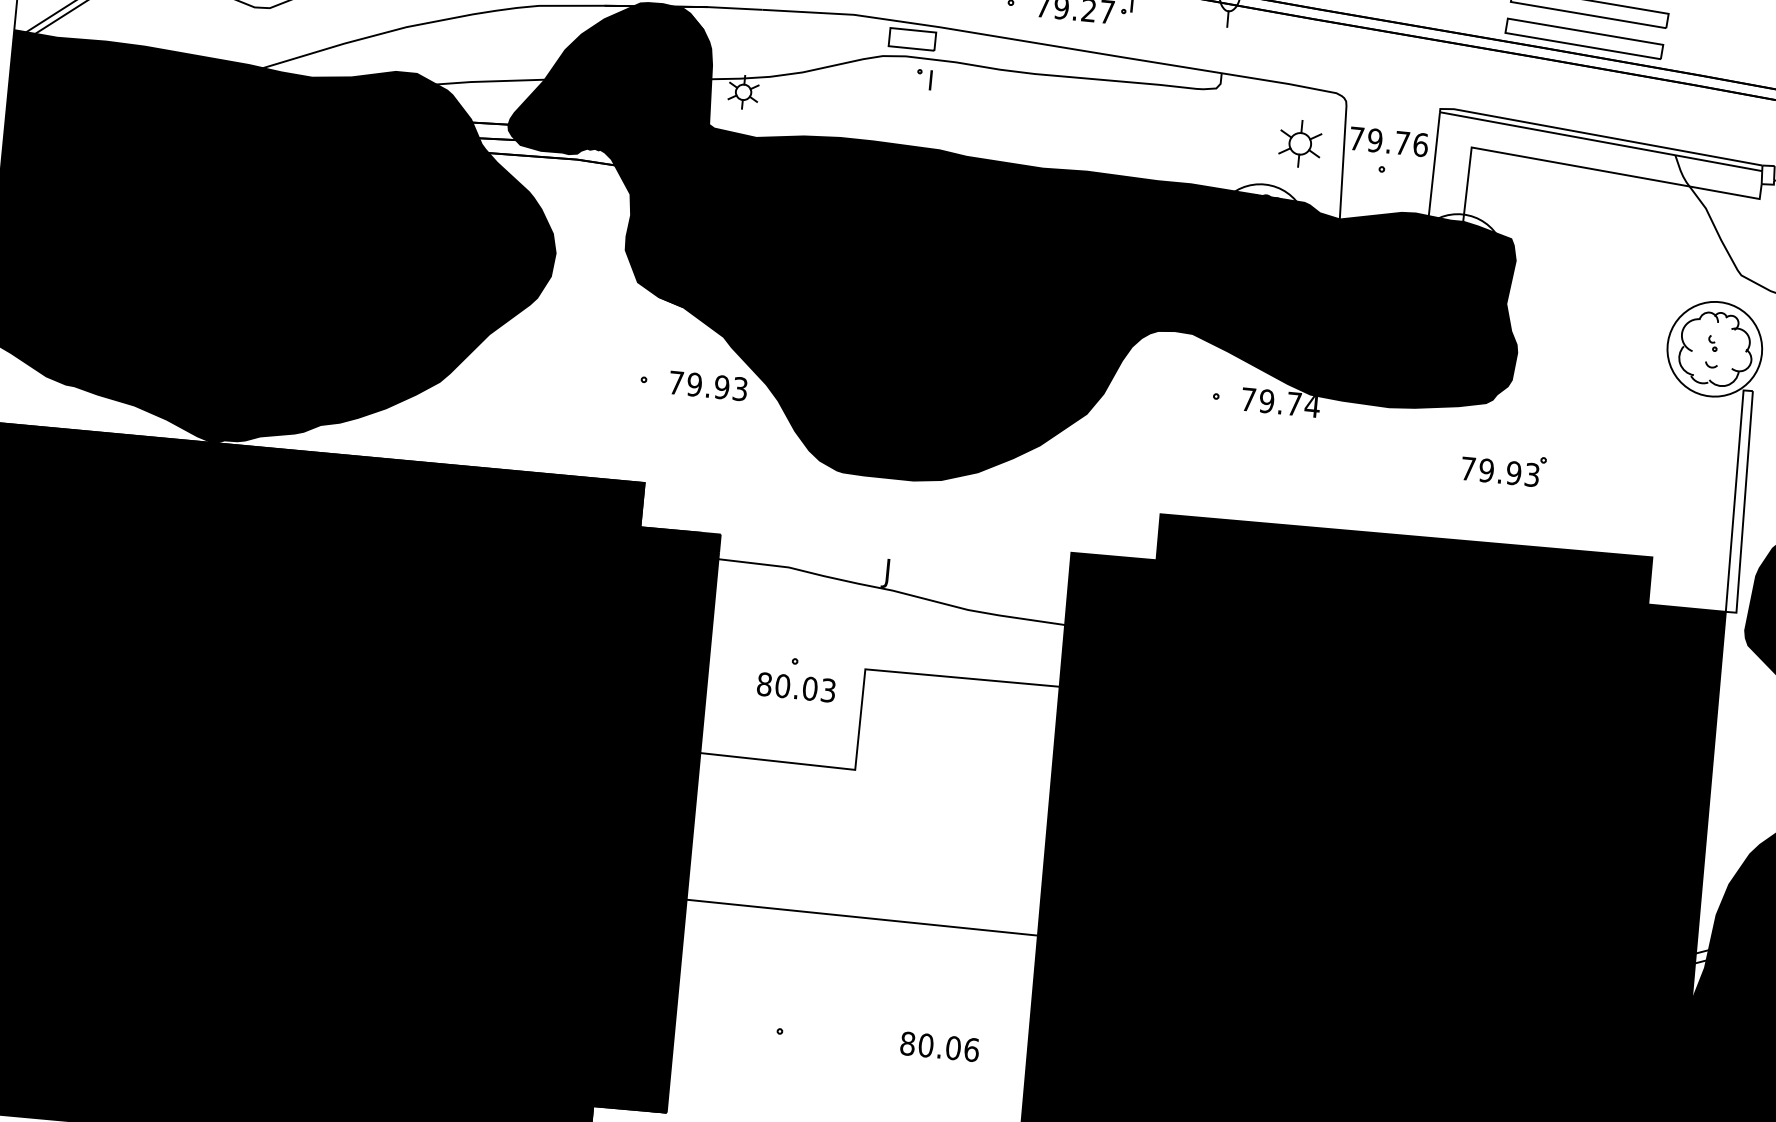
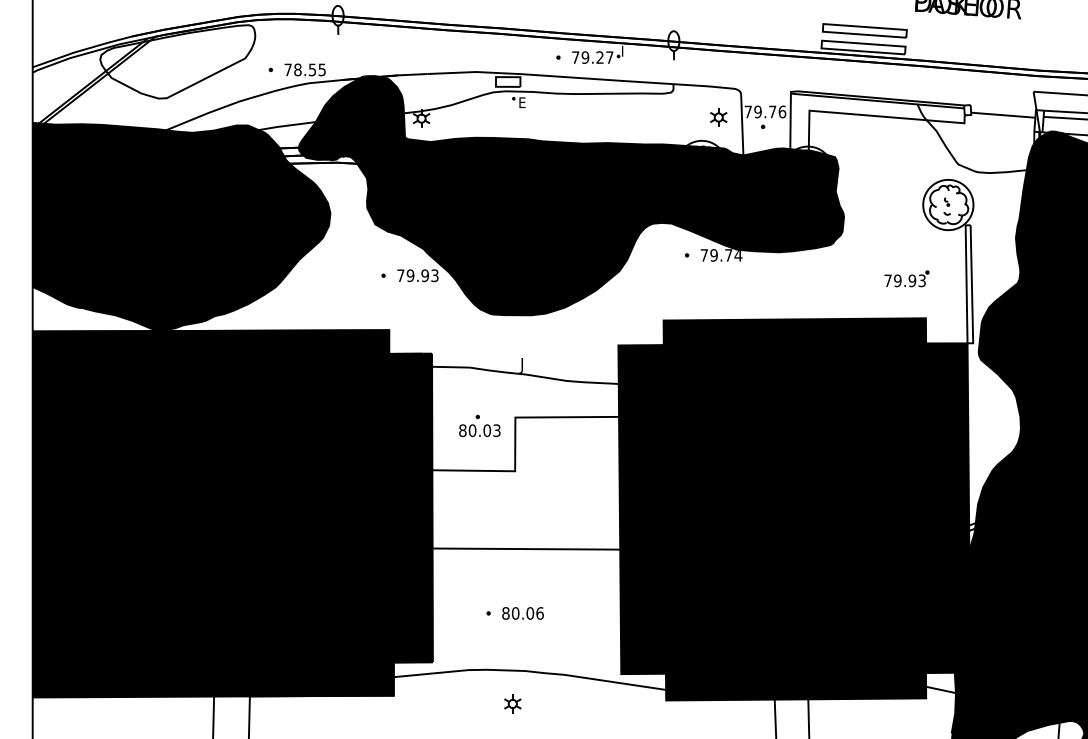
text: (935, 80) -> (522, 102), I -> E
part: (1299, 143) -> (718, 117), size x0.71
part: (1503, 467) -> (906, 278), moved
text: (938, 1046) -> (522, 613), moved

